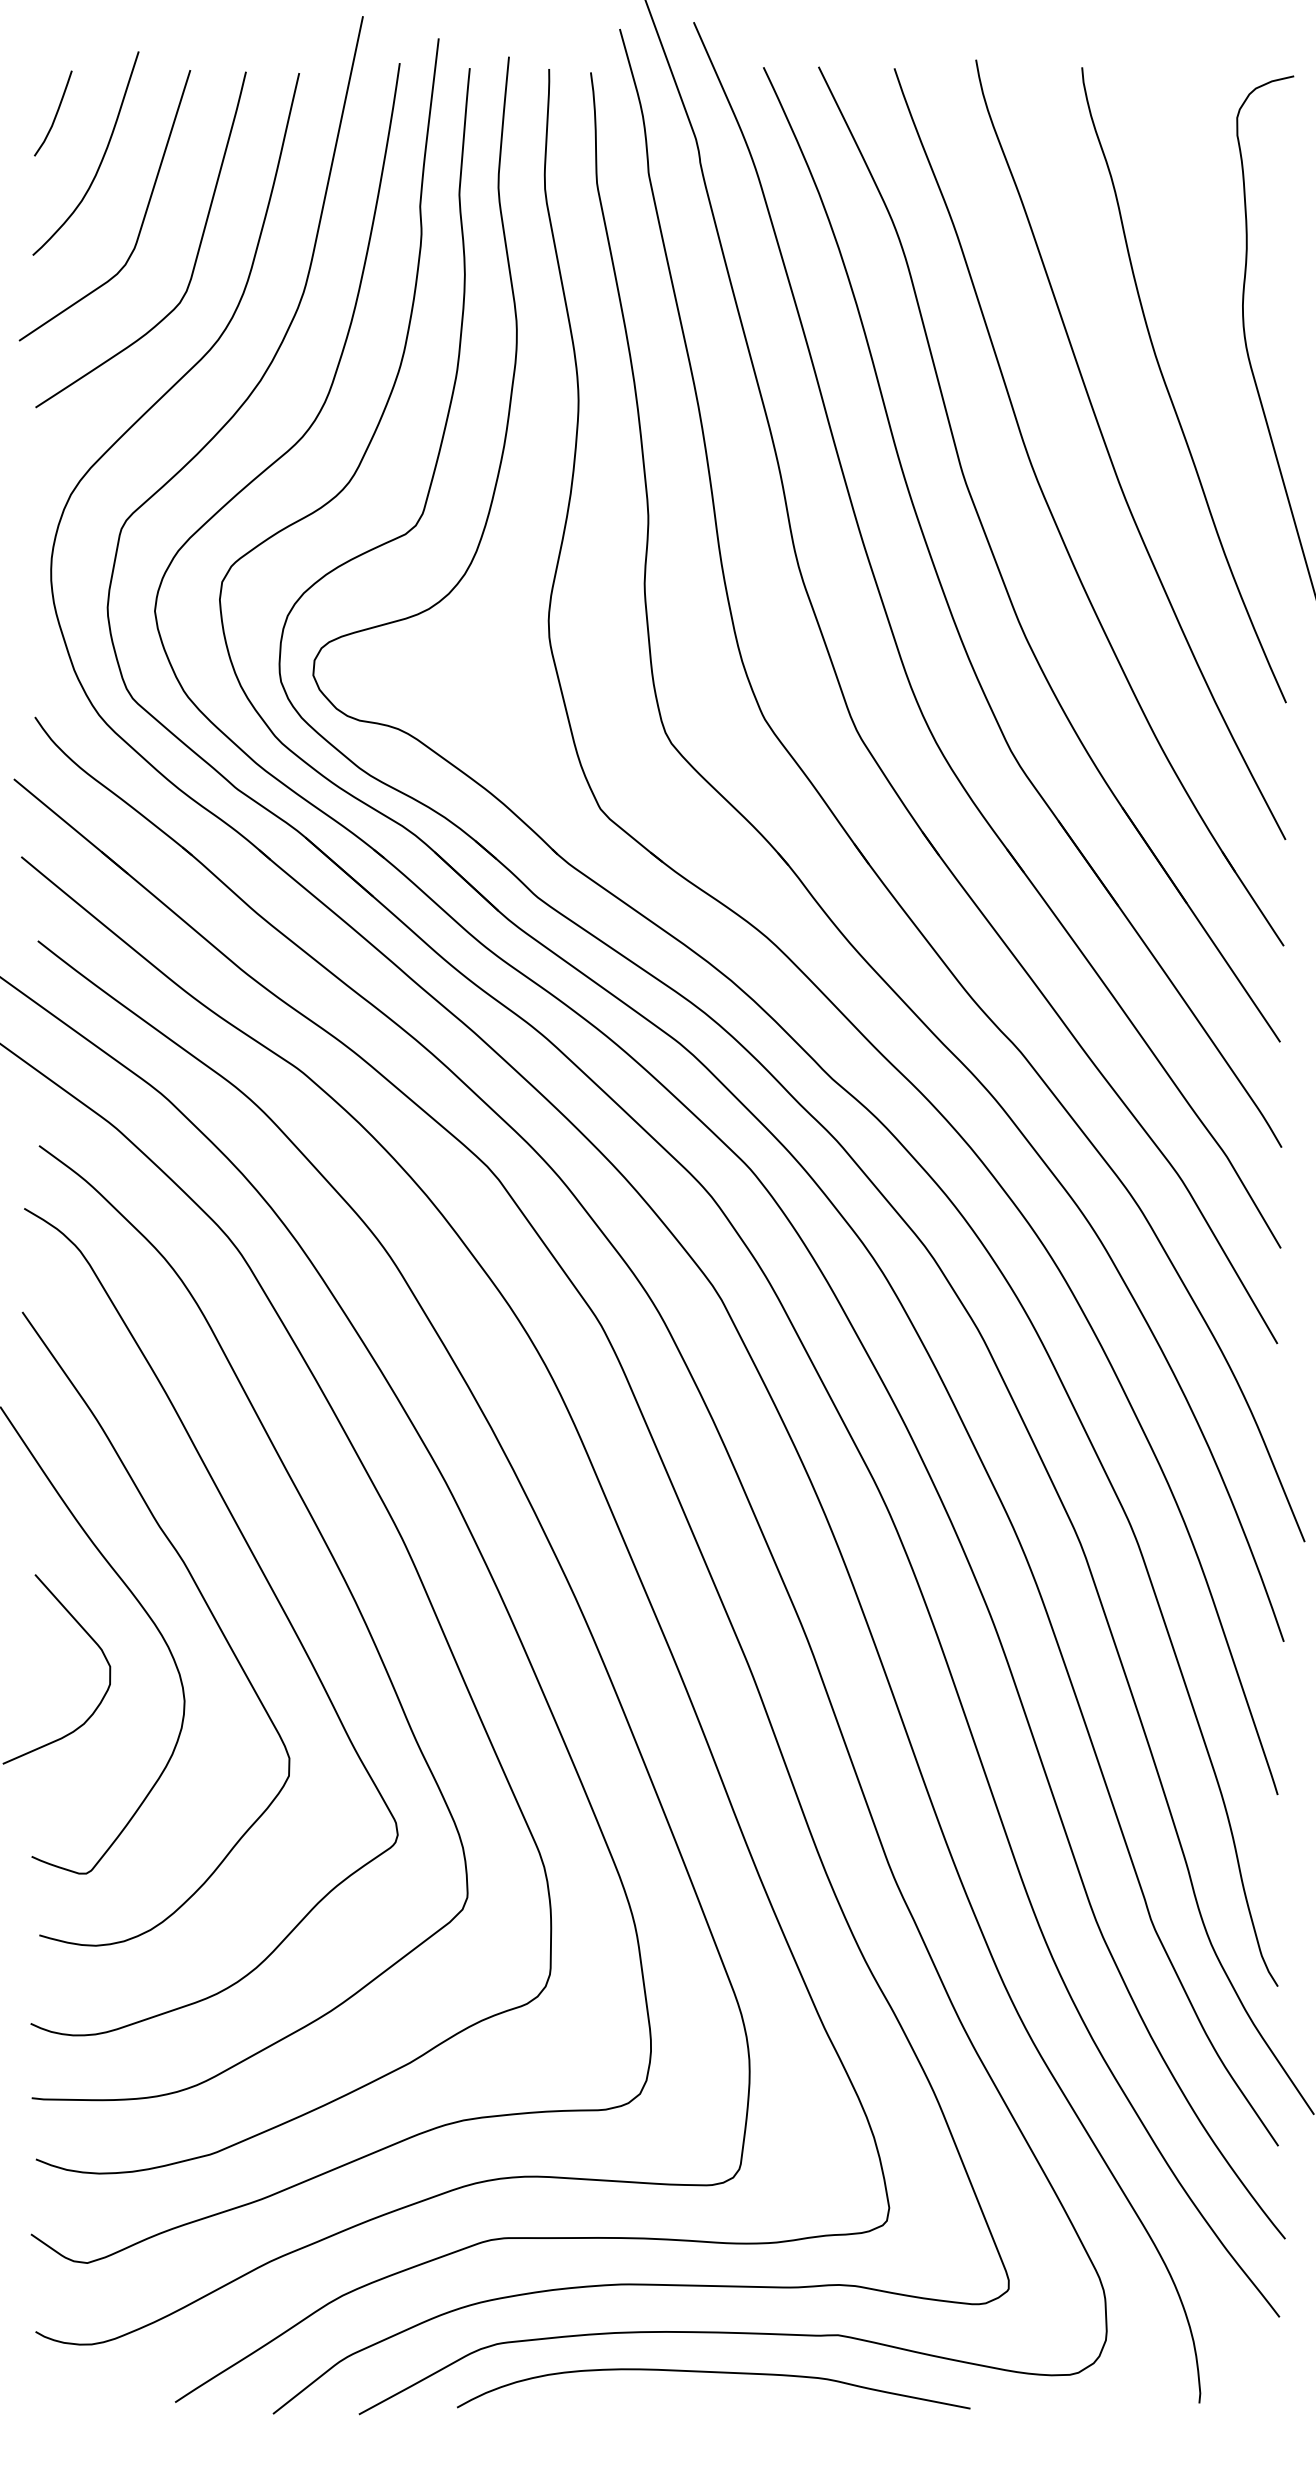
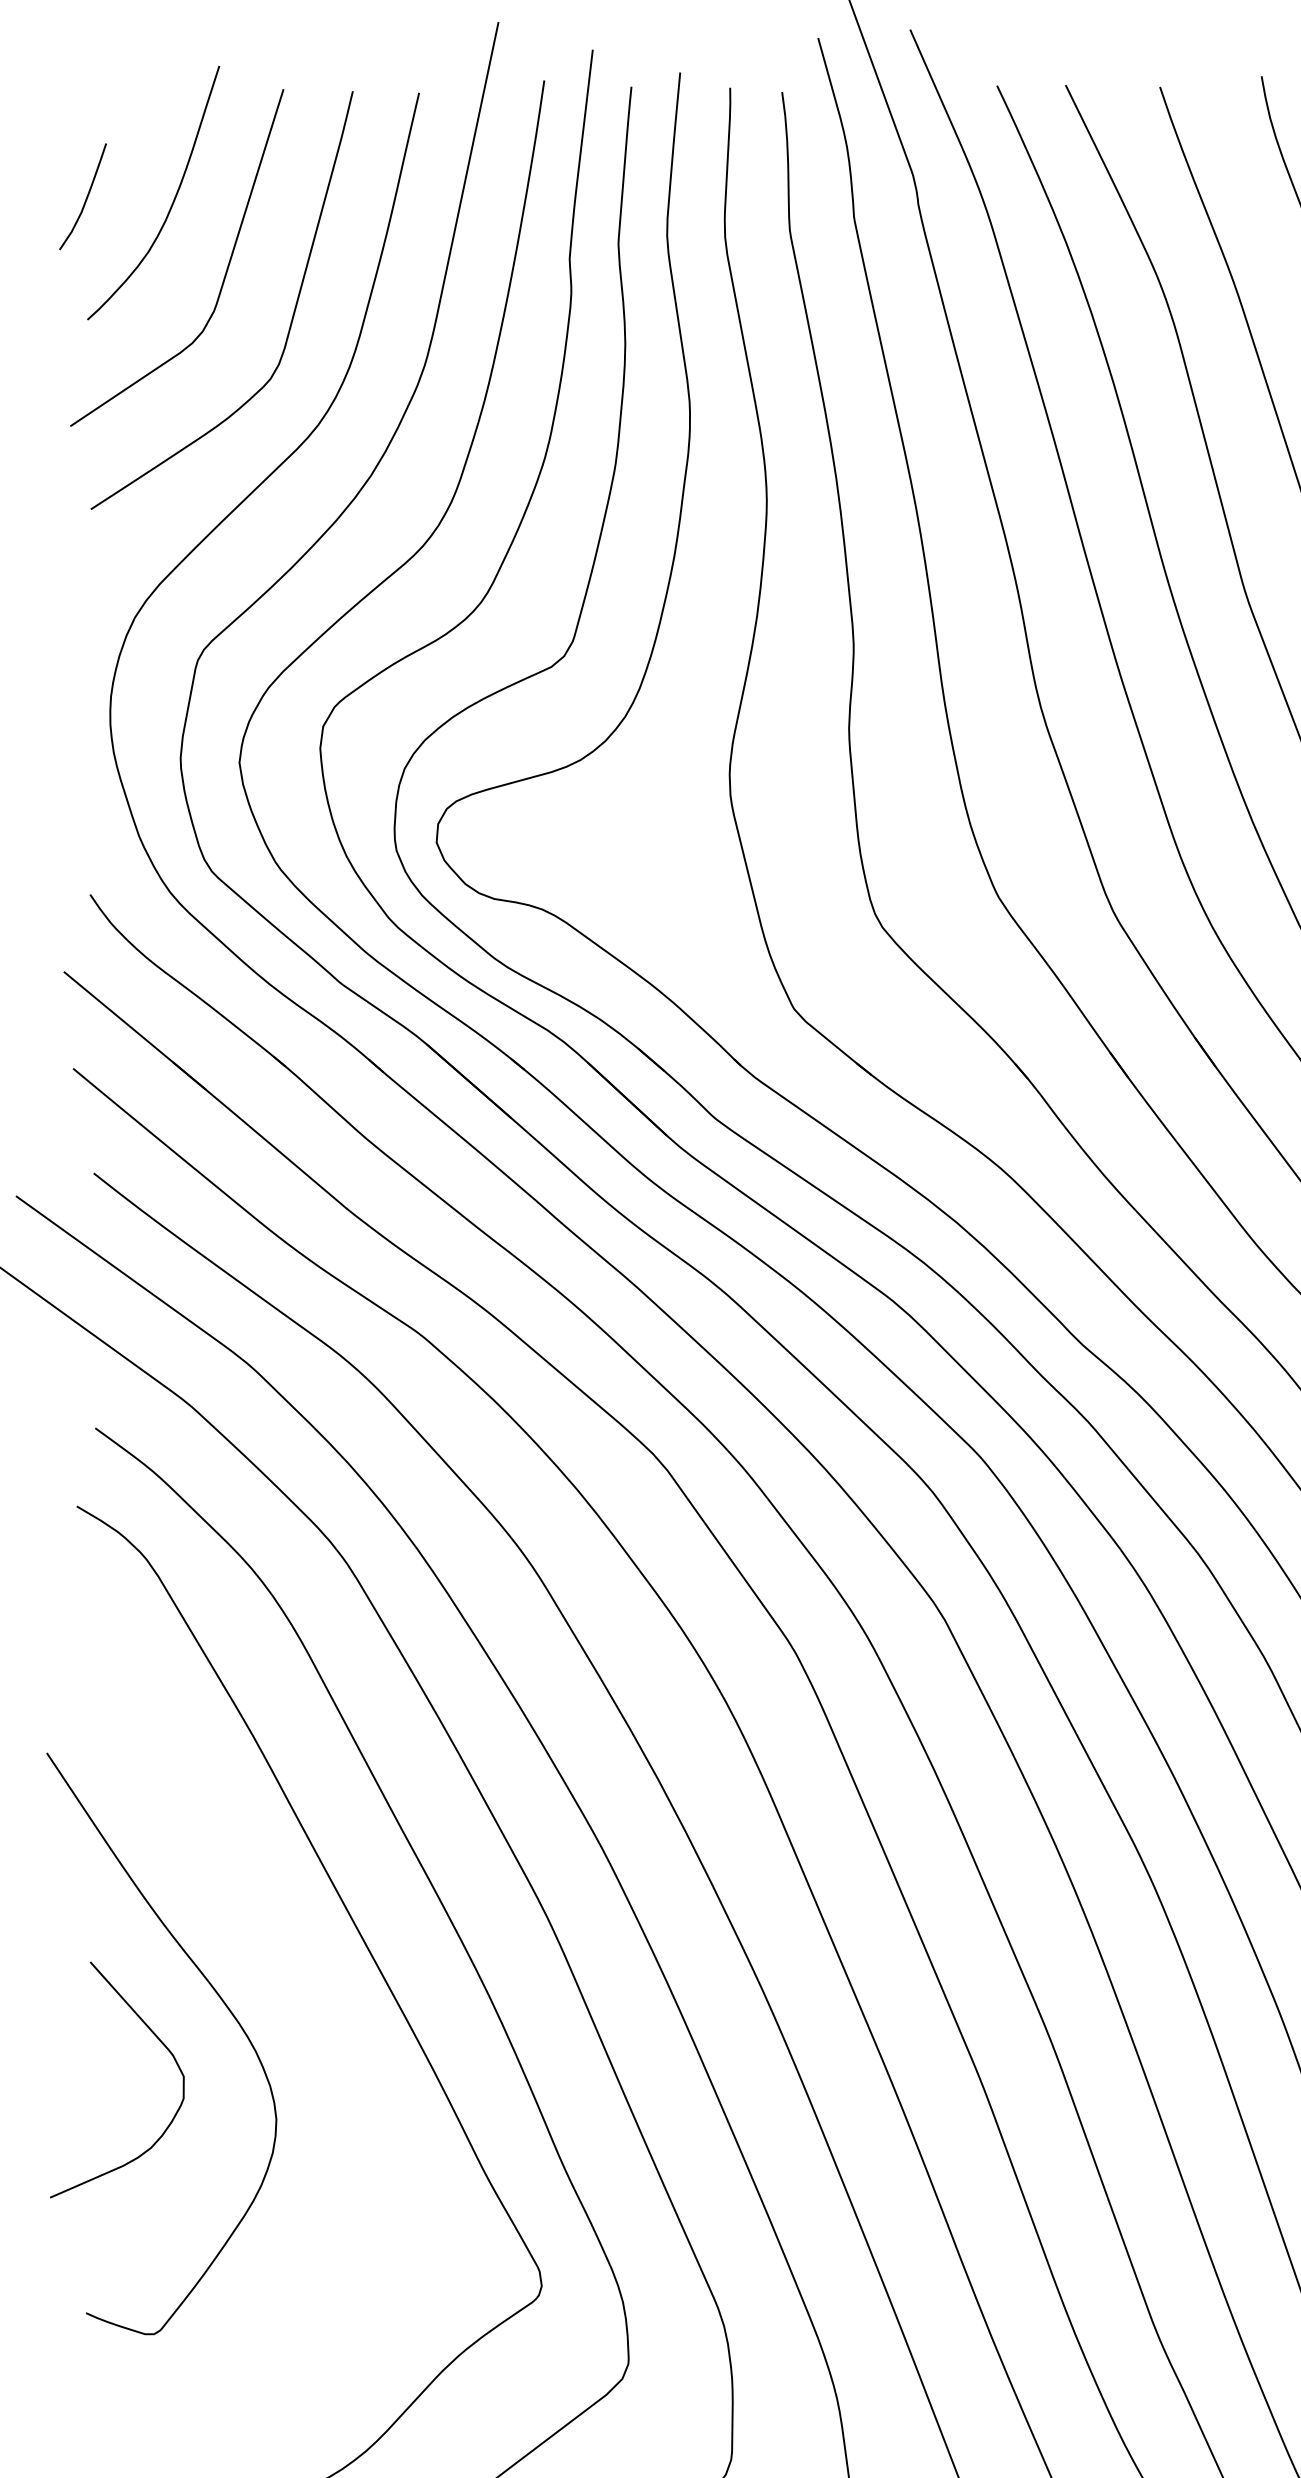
curve: (55, 113) -> (85, 196), moved
curve: (204, 1602) -> (301, 1996), removed

